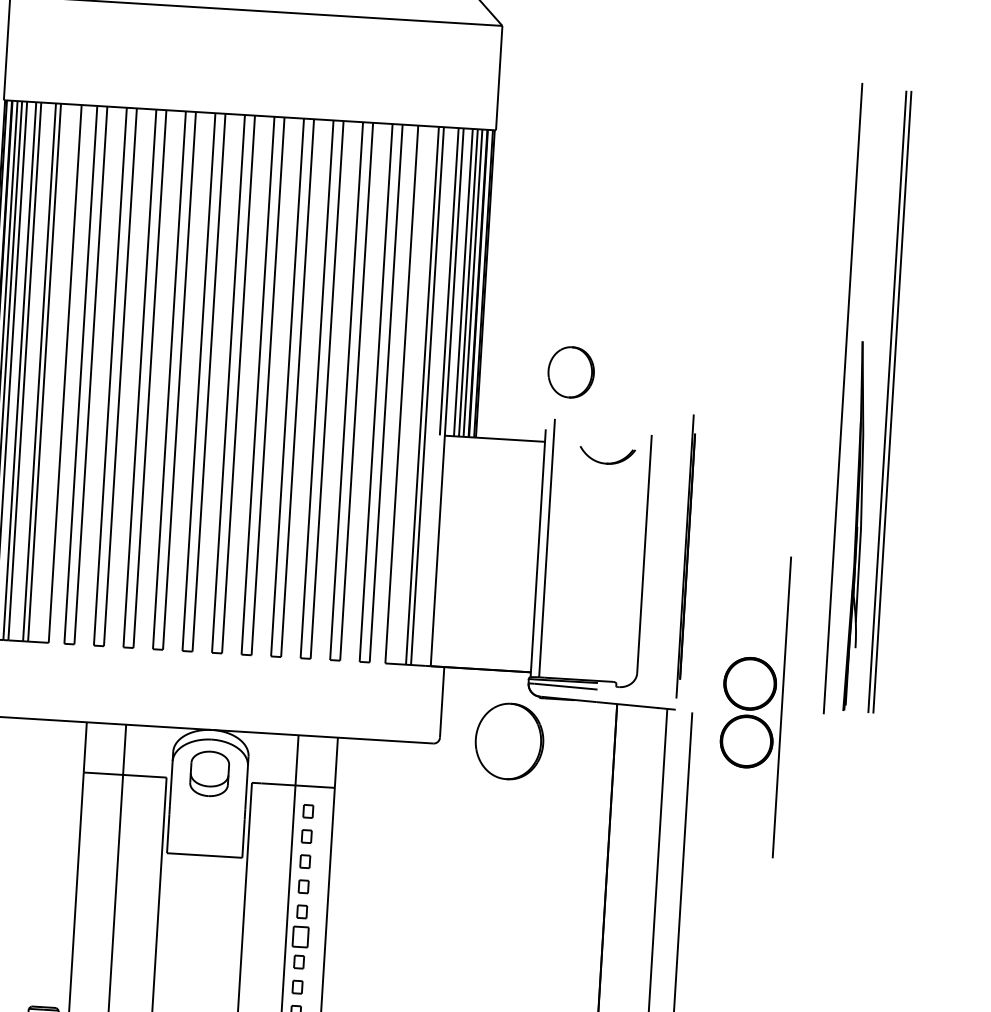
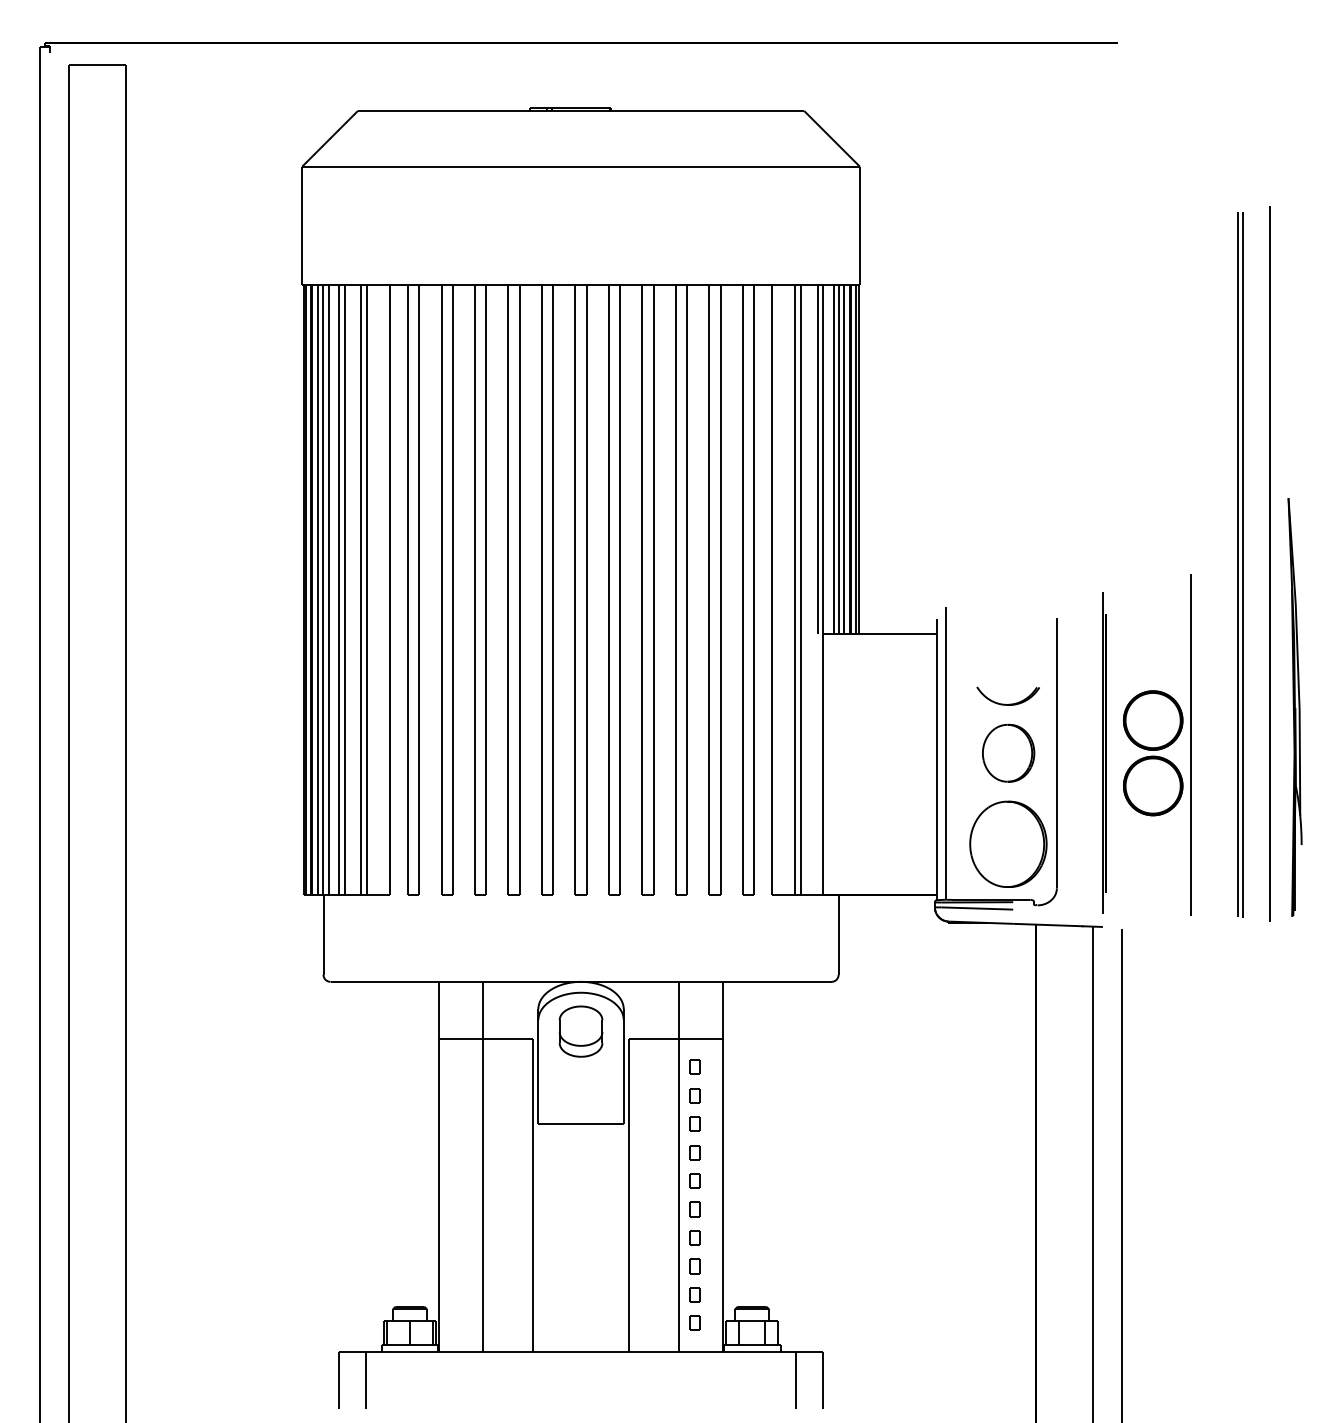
part: (571, 371) -> (1008, 752), moved
part: (889, 401) -> (1240, 564), moved
part: (608, 462) -> (1009, 703), moved
part: (752, 705) -> (1157, 744), moved
part: (509, 740) -> (1008, 843), moved
part: (300, 936) -> (694, 1209), size x0.62

